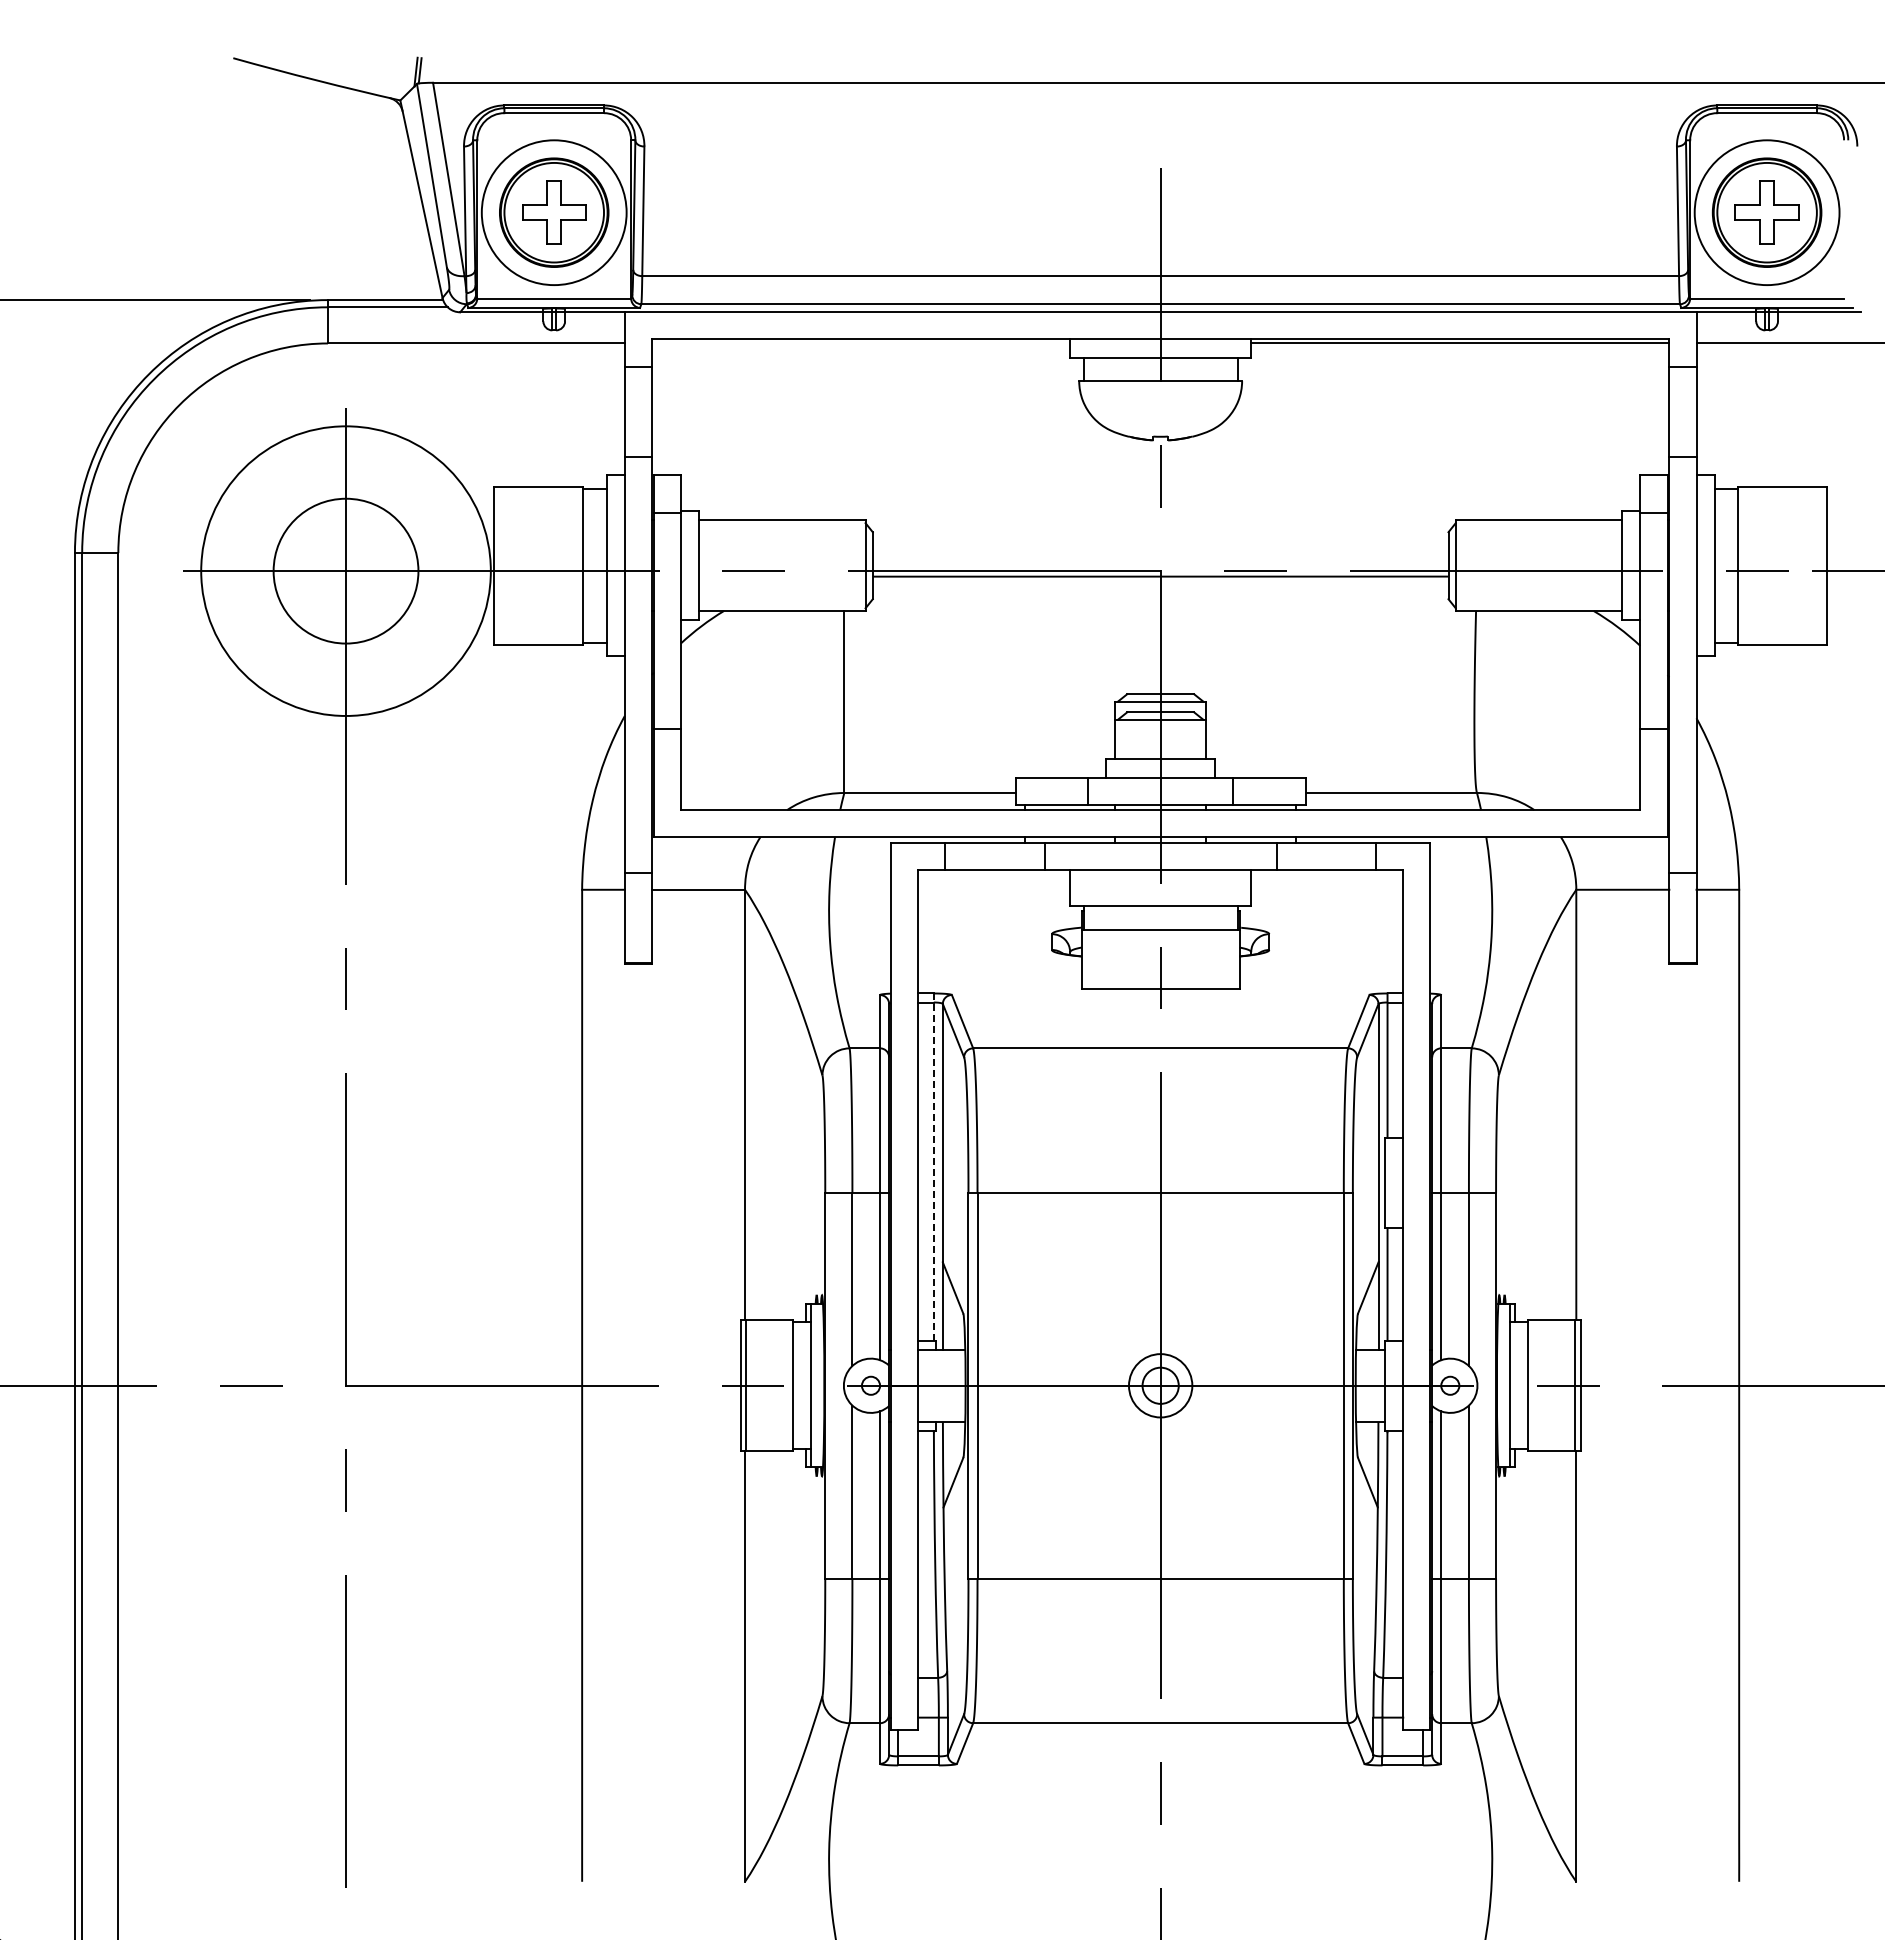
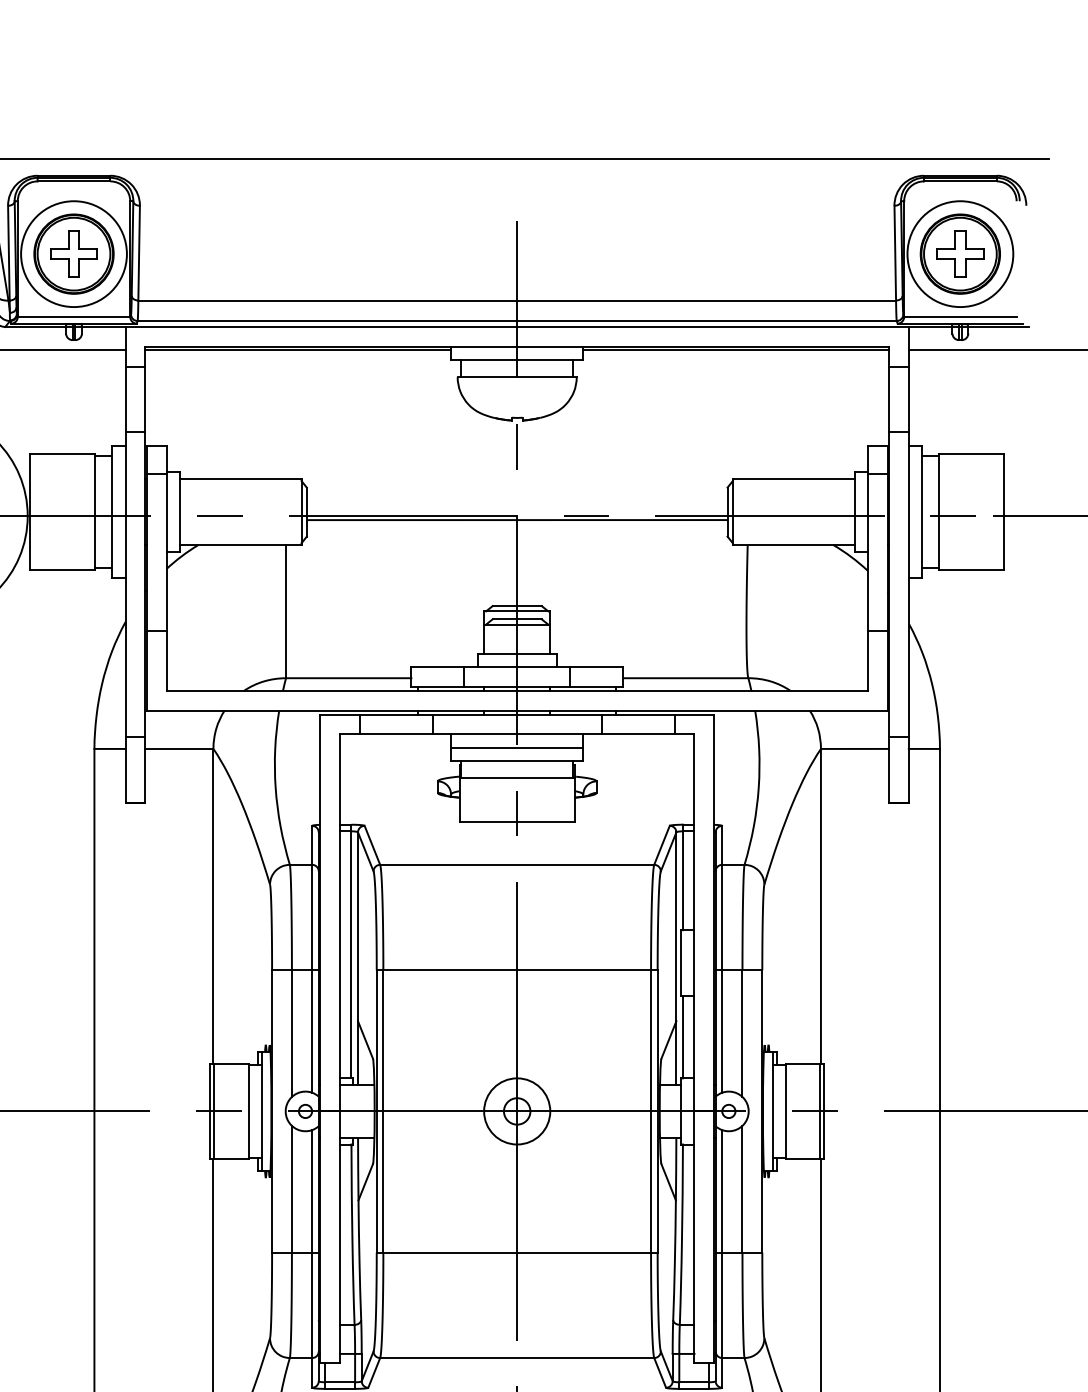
line: (860, 343) -> (297, 349), added
line: (1160, 887) -> (517, 747), added
line: (933, 1167) -> (351, 951), dashed -> solid
circle: (1160, 1385) -> (517, 1111), size x1.43

